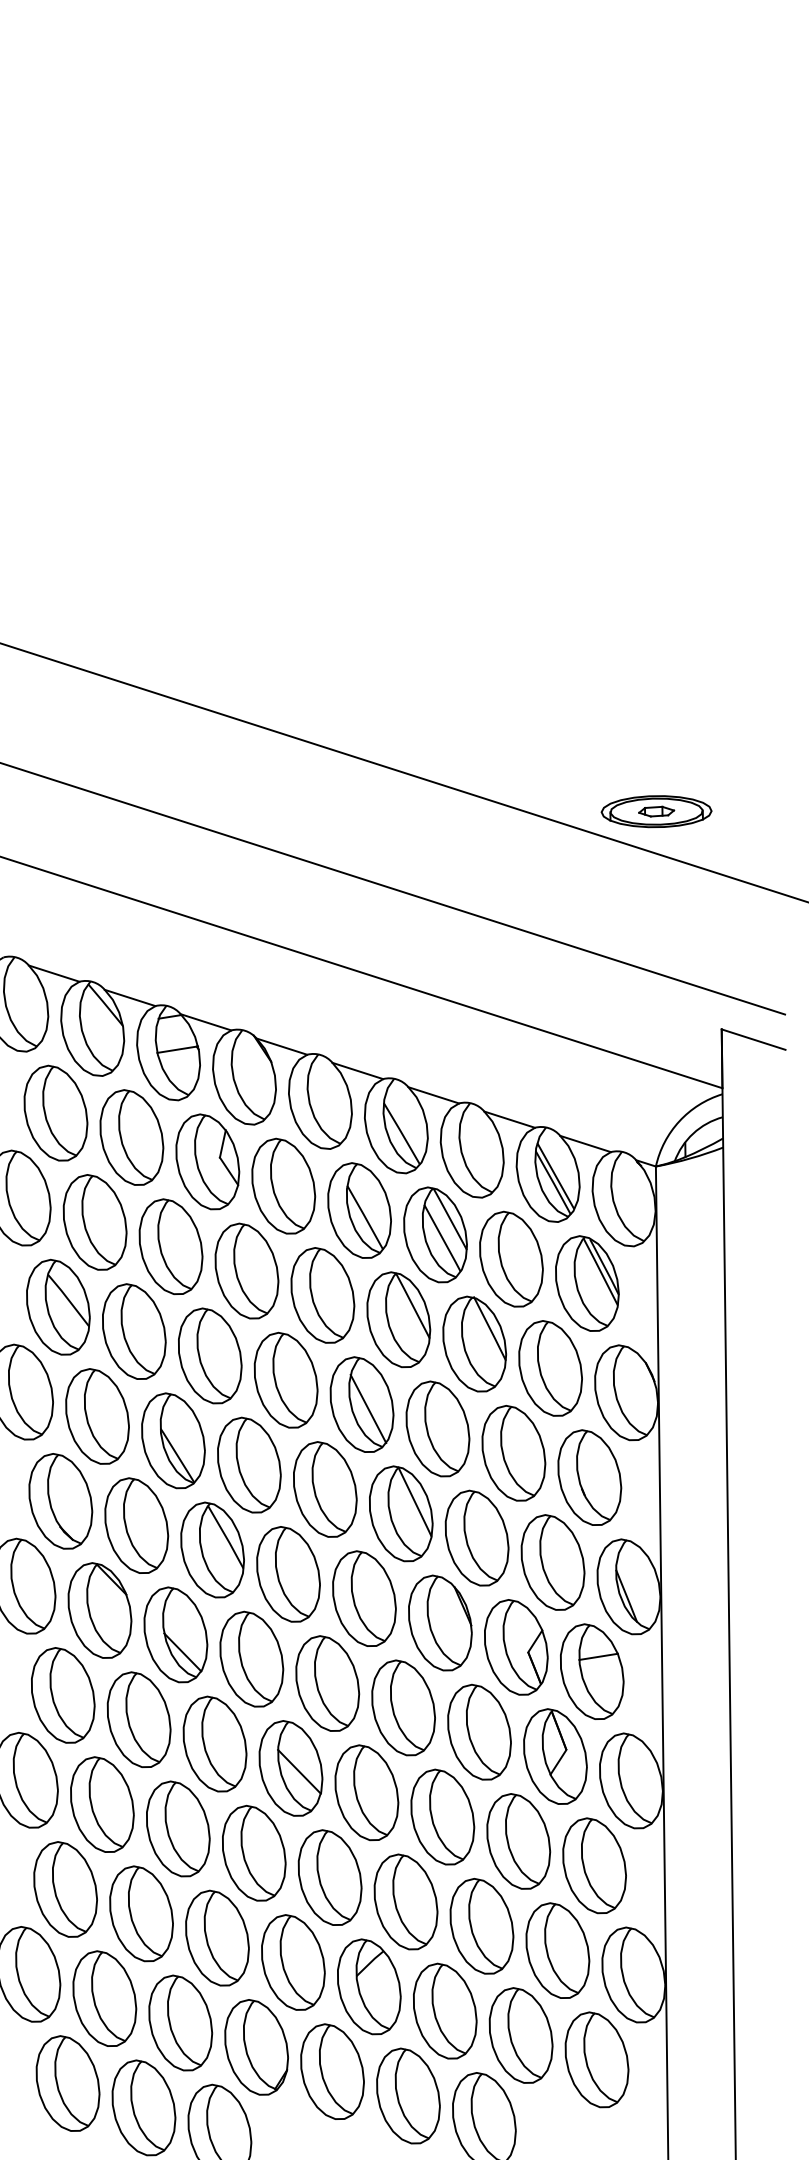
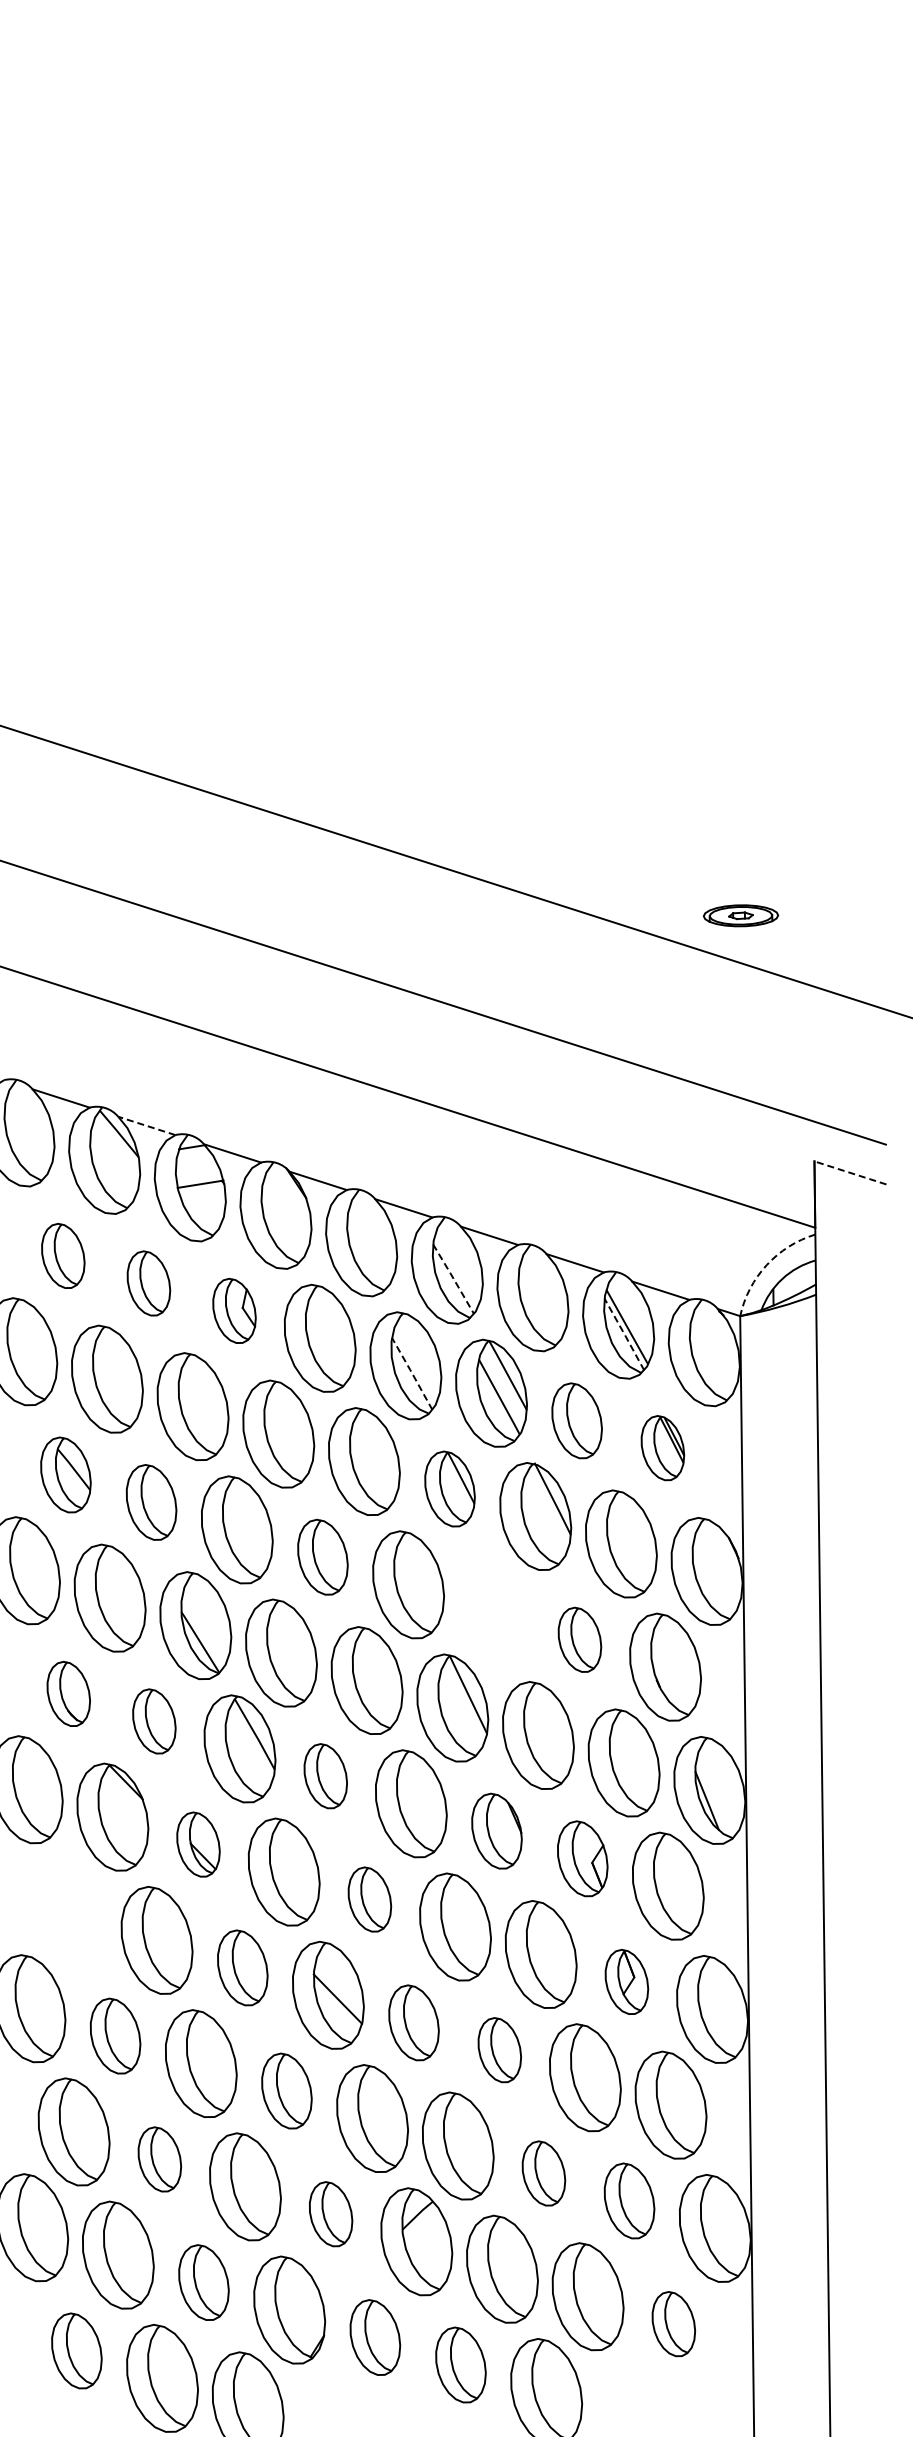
part: (656, 811) -> (740, 915), size x0.6
line: (129, 997) -> (146, 1125), solid -> dashed
line: (753, 1039) -> (850, 1172), solid -> dashed
part: (56, 1112) -> (63, 1255), size x0.6
arc: (679, 1121) -> (766, 1265), solid -> dashed
line: (401, 1134) -> (453, 1279), solid -> dashed
part: (131, 1137) -> (148, 1283), size x0.6
part: (207, 1161) -> (234, 1310), size x0.6
line: (553, 1182) -> (624, 1334), solid -> dashed
line: (365, 1217) -> (412, 1373), solid -> dashed
part: (510, 1259) -> (576, 1420), size x0.7
part: (587, 1282) -> (662, 1447), size x0.6
part: (57, 1306) -> (65, 1474), size x0.7
part: (398, 1319) -> (449, 1488), size x0.7
part: (134, 1331) -> (151, 1502), size x0.7
part: (285, 1379) -> (322, 1556), size x0.7
line: (368, 1408) -> (415, 1589), removed
part: (438, 1428) -> (494, 1611), removed
part: (513, 1453) -> (579, 1639), size x0.6
part: (60, 1500) -> (68, 1693), size x0.6
part: (136, 1525) -> (154, 1721), size x0.6
part: (288, 1573) -> (325, 1775), size x0.6
part: (439, 1622) -> (496, 1830), size x0.7
part: (175, 1634) -> (198, 1844), size x0.6
part: (516, 1647) -> (582, 1858), size x0.7
line: (598, 1656) -> (675, 1868), removed
part: (327, 1683) -> (369, 1899), size x0.6
part: (63, 1695) -> (71, 1912), removed
part: (214, 1743) -> (242, 1967), size x0.7
part: (555, 1756) -> (626, 1981), size x0.6
part: (366, 1792) -> (413, 2022), size x0.7
part: (102, 1804) -> (115, 2035), size x0.7
part: (442, 1816) -> (499, 2049), size x0.6
part: (253, 1852) -> (286, 2090), size x0.7
part: (141, 1913) -> (159, 2159), size x0.6
part: (481, 1926) -> (543, 2173), size x0.6
part: (557, 1950) -> (629, 2200), size x0.7
part: (292, 1961) -> (330, 2213), size x0.6
part: (180, 2022) -> (203, 2282), size x0.7
part: (596, 2059) -> (673, 2323), size x0.6
part: (332, 2071) -> (375, 2337), size x0.7
part: (67, 2083) -> (76, 2350), size x0.7
part: (408, 2095) -> (460, 2364), size x0.7

